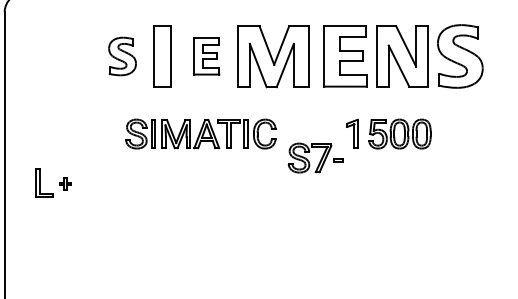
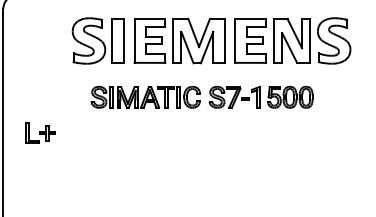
part: (122, 56) -> (88, 40), size x1.67
part: (206, 56) -> (149, 40), size x1.67
part: (315, 157) -> (229, 96), moved
part: (65, 183) -> (47, 133), size x1.67

